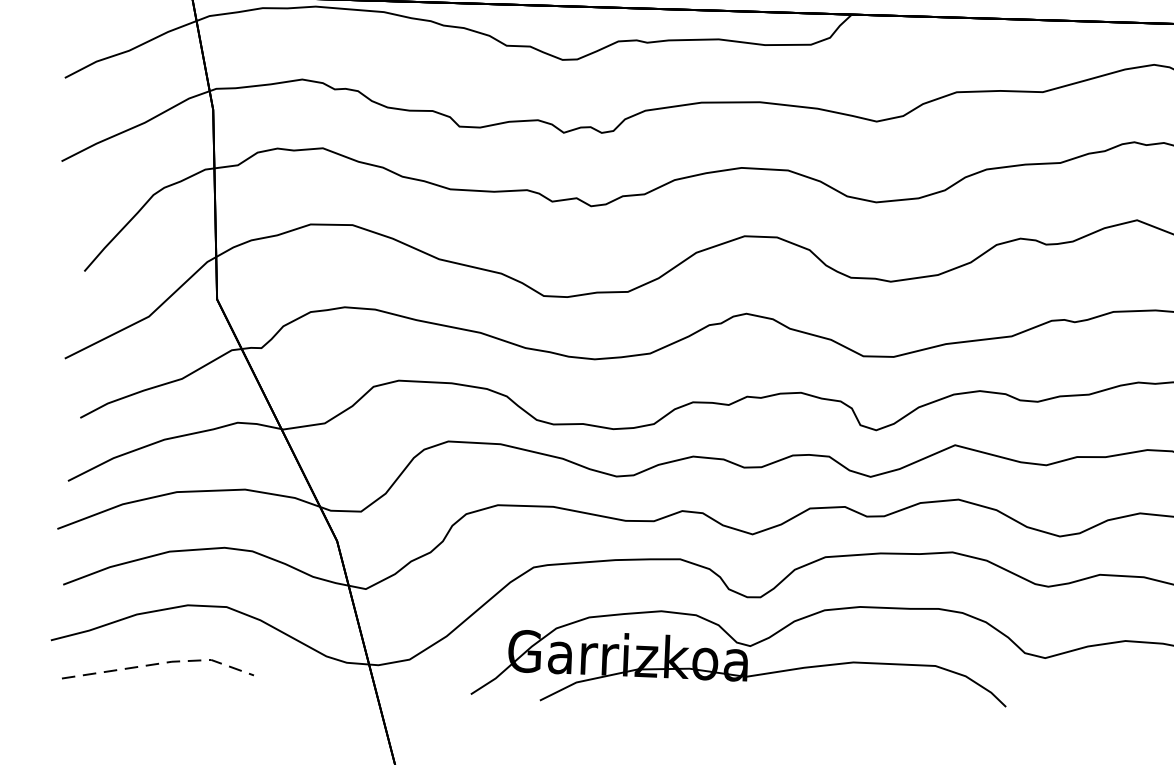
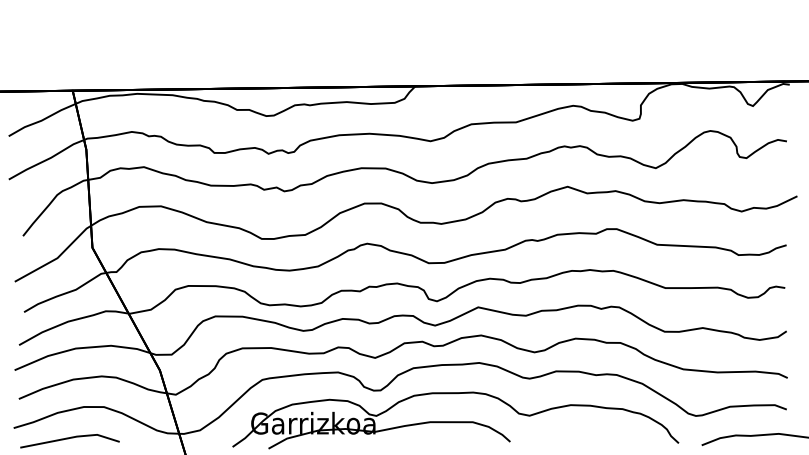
line: (163, 663) -> (72, 437), dashed -> solid

